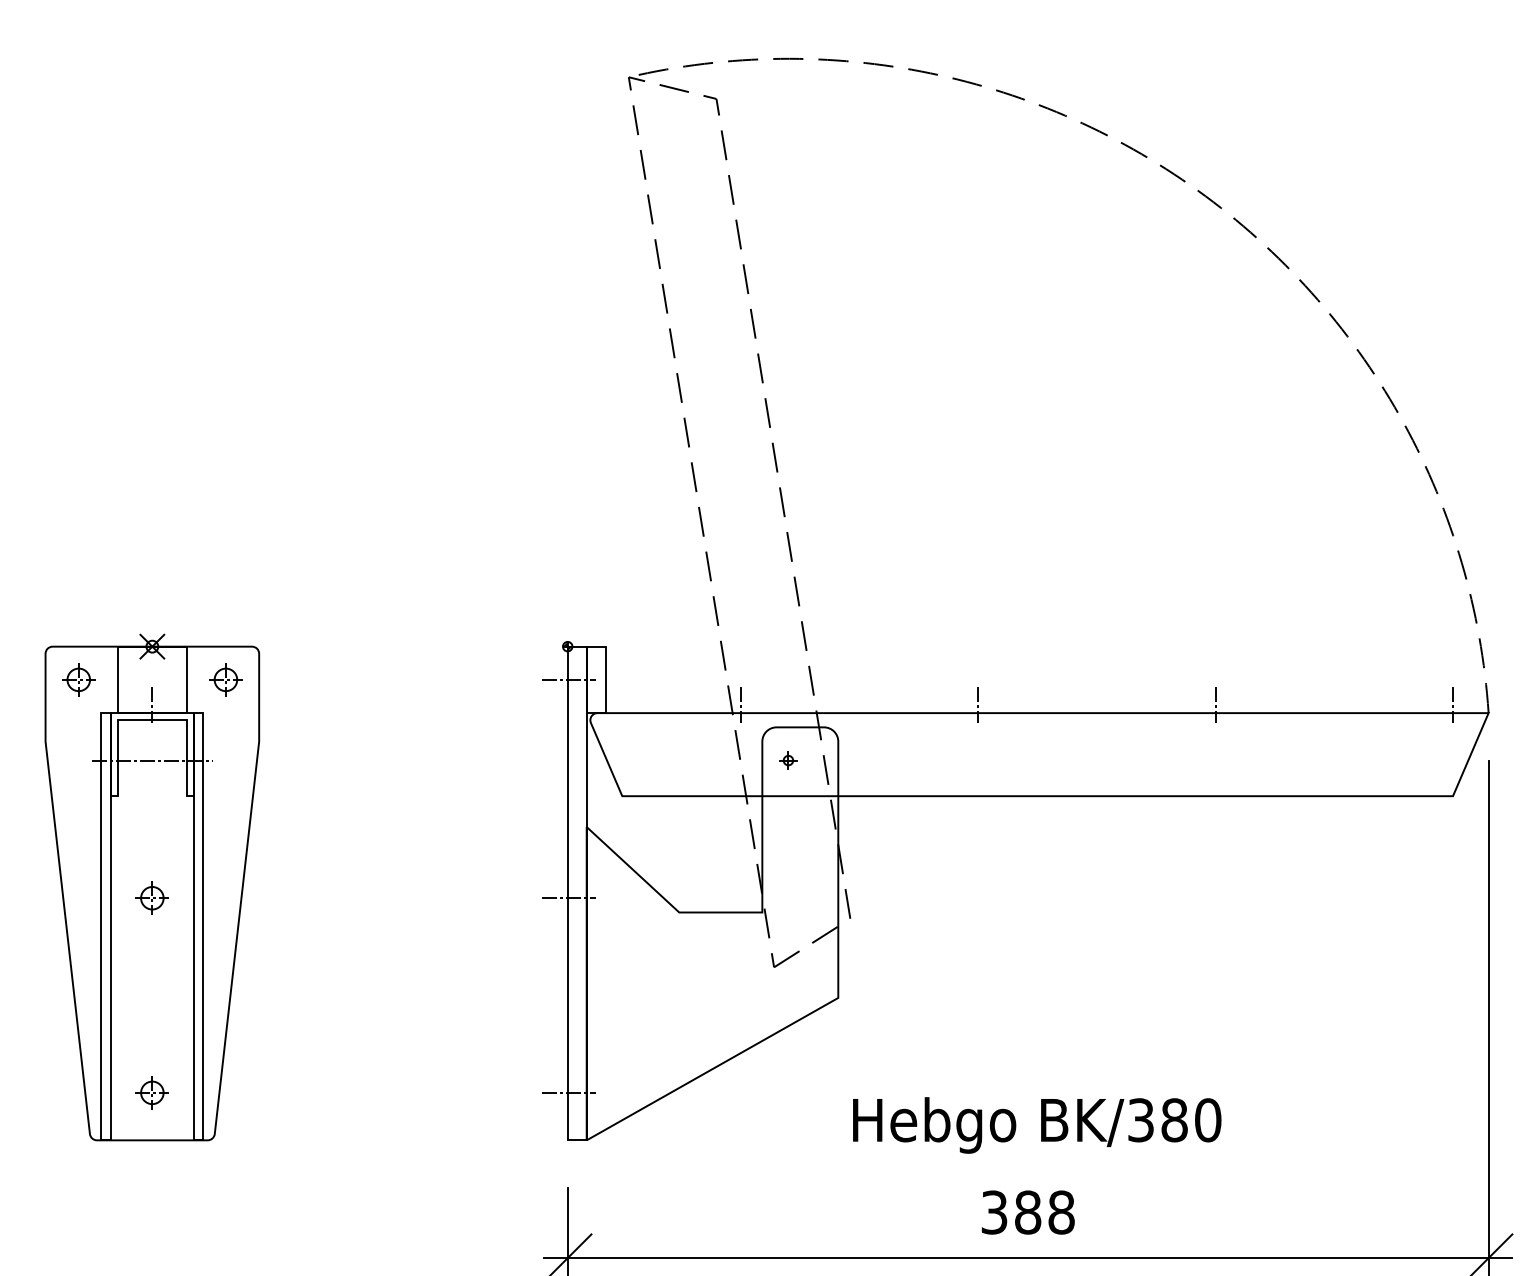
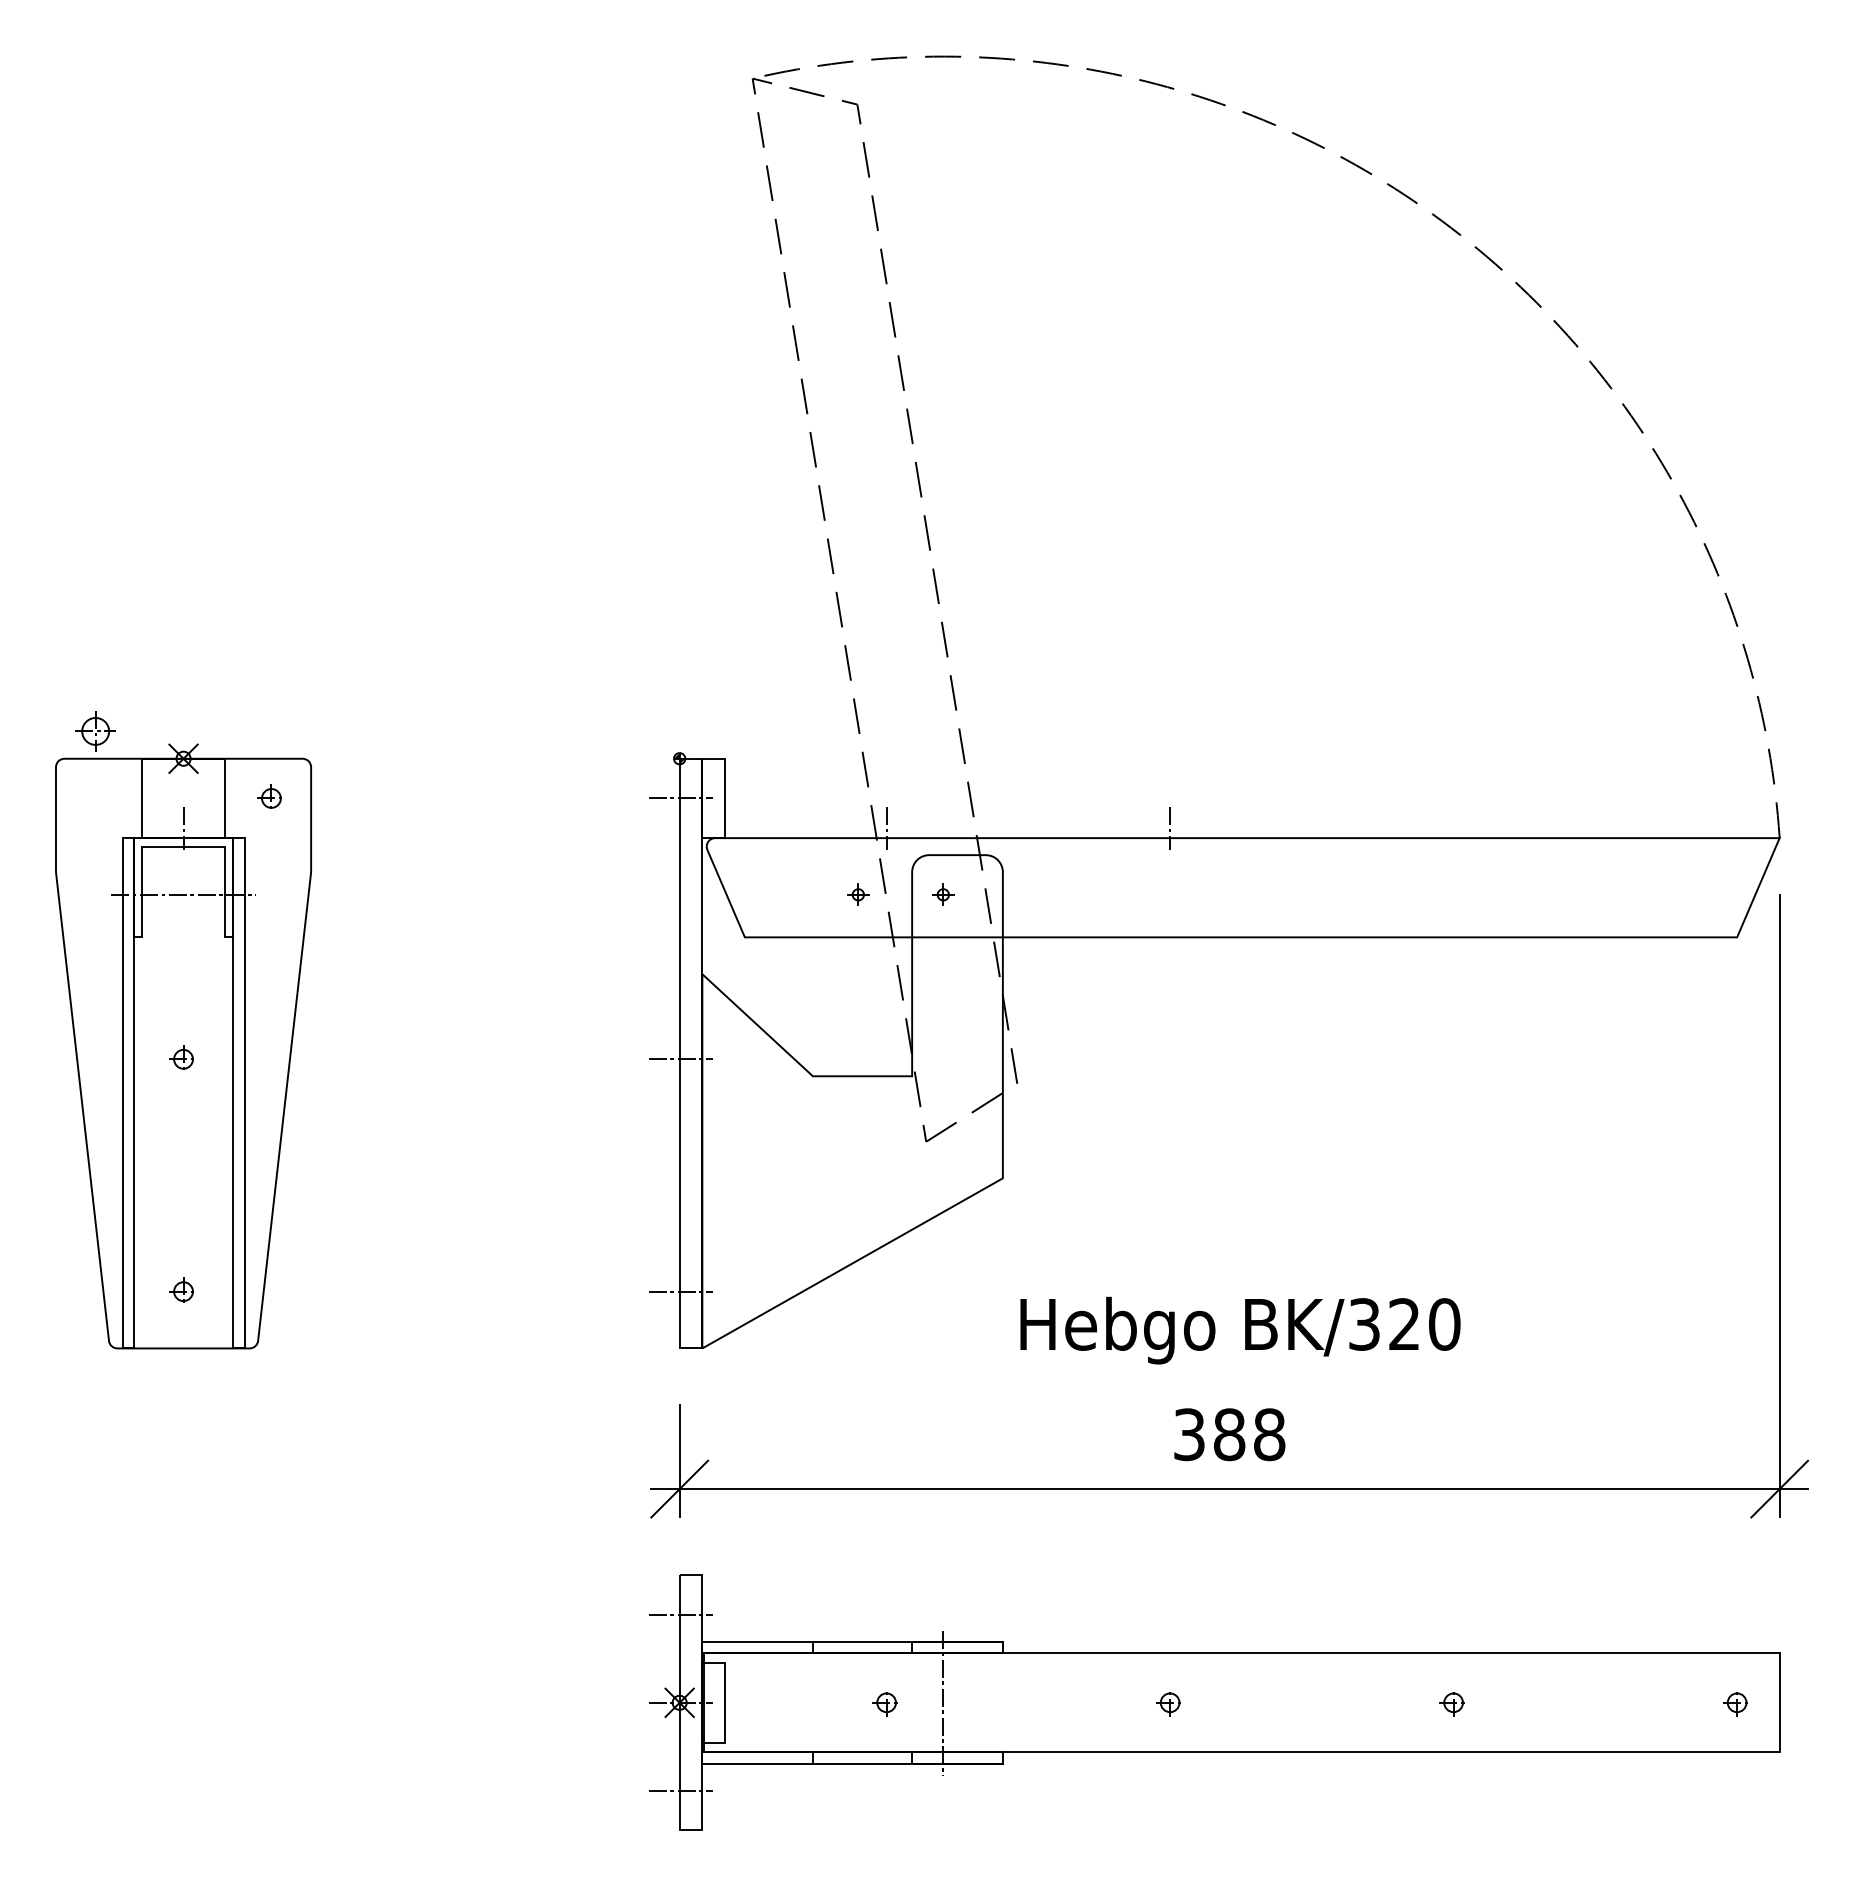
part: (78, 679) -> (95, 731), moved
part: (225, 679) -> (271, 798), size x0.7
line: (1215, 705) -> (1453, 828), removed
line: (1453, 705) -> (1737, 828), removed
part: (717, 760) -> (858, 894), added
part: (152, 898) -> (183, 1059), size x0.7
part: (152, 1092) -> (183, 1291), size x0.7
text: (1174, 1120) -> (1404, 1324), BK/380 -> BK/320

